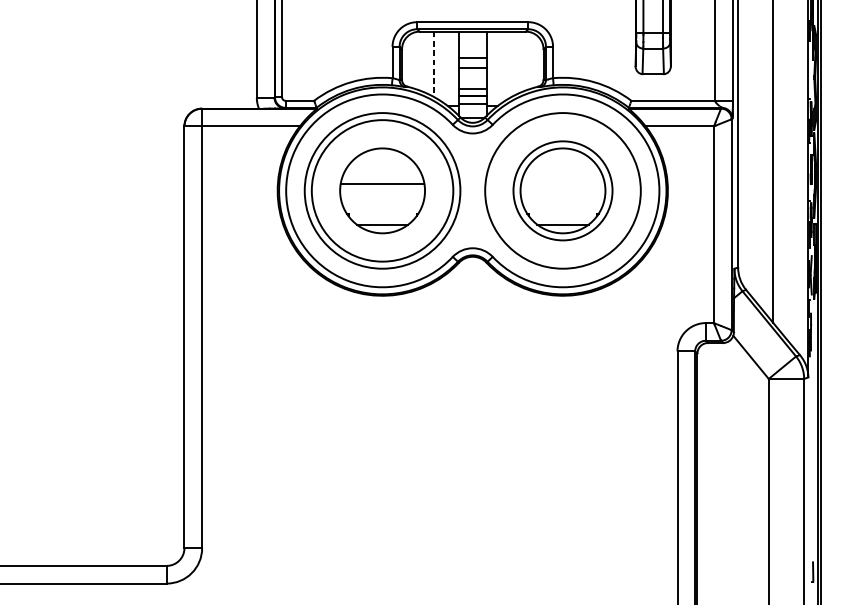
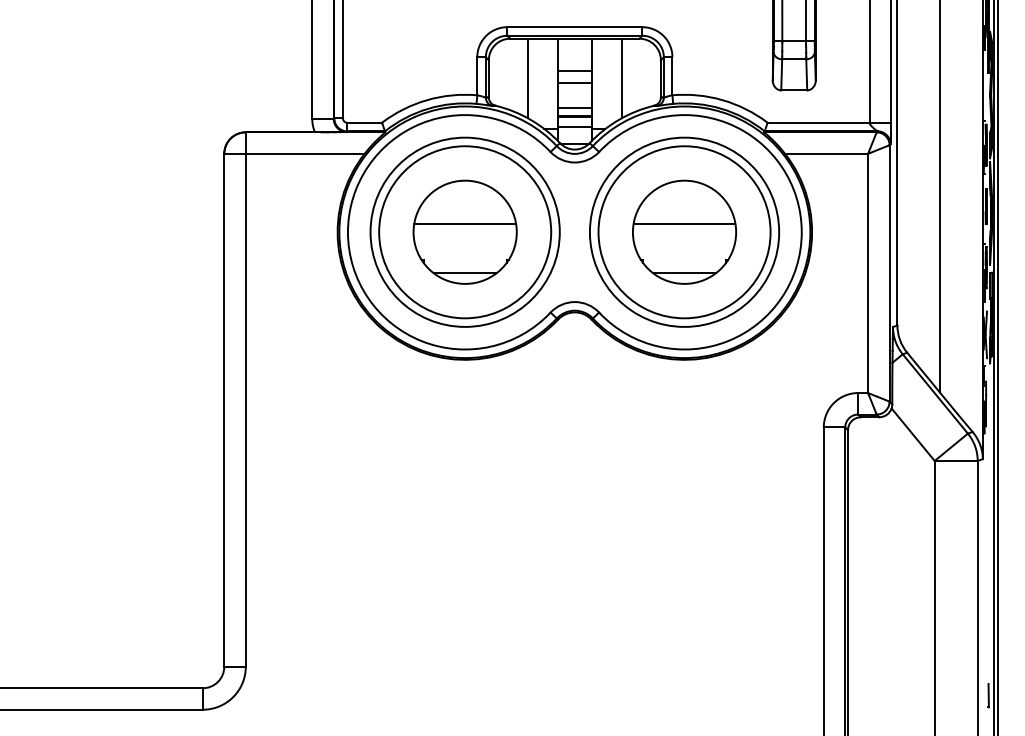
line: (433, 64) -> (527, 78), dashed -> solid
line: (511, 64) -> (622, 78), added
line: (562, 183) -> (684, 223), added
circle: (562, 191) -> (684, 232), size x1.43

